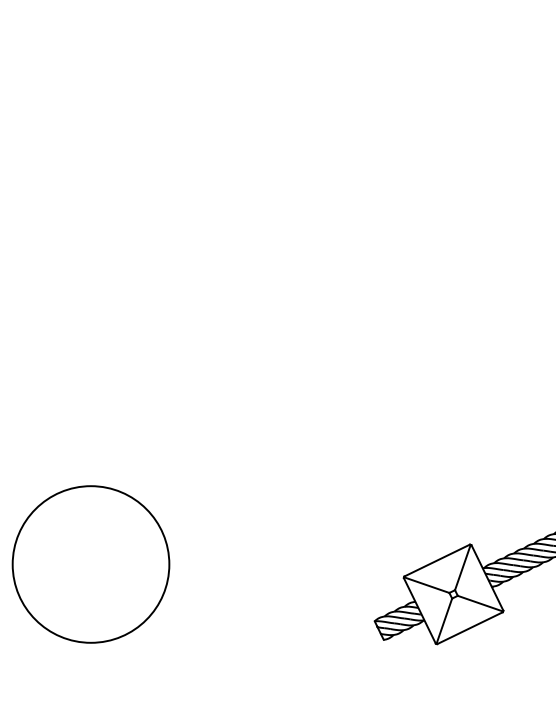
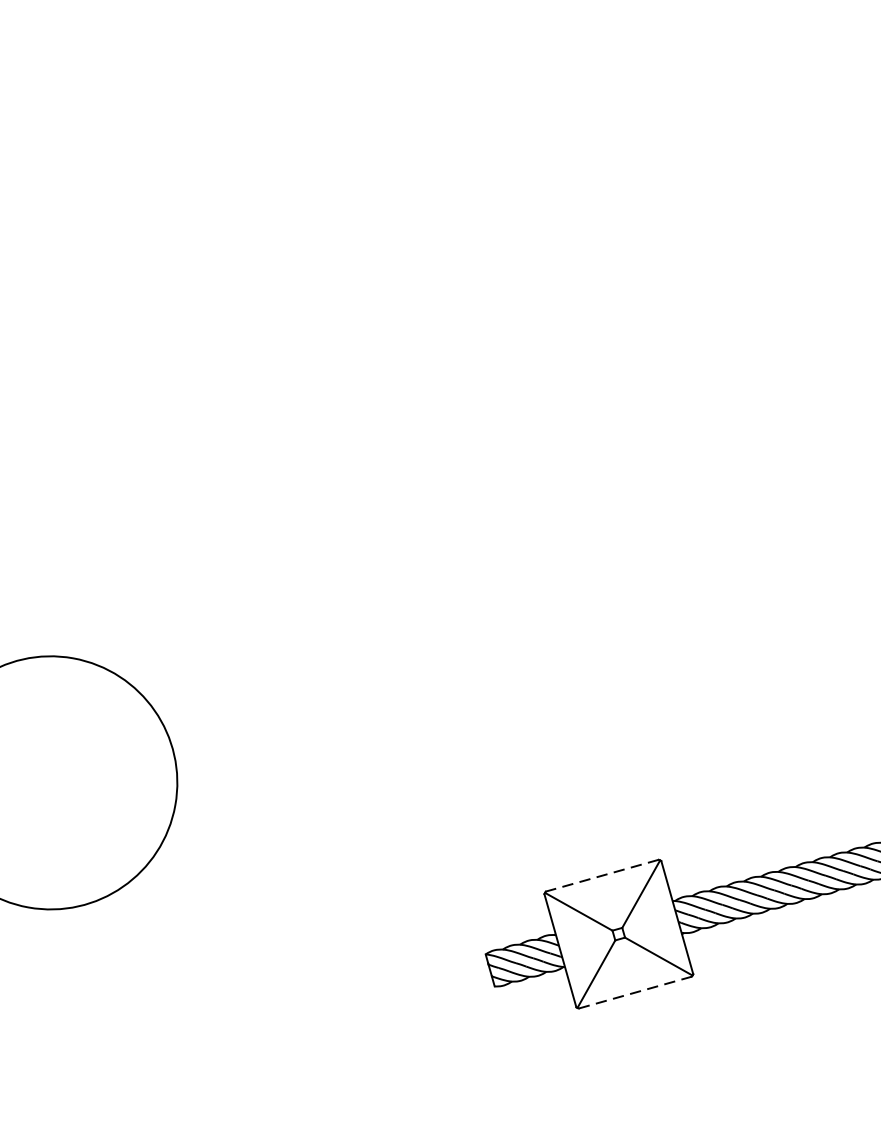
line: (436, 560) -> (601, 875), solid -> dashed
line: (470, 627) -> (636, 991), solid -> dashed

